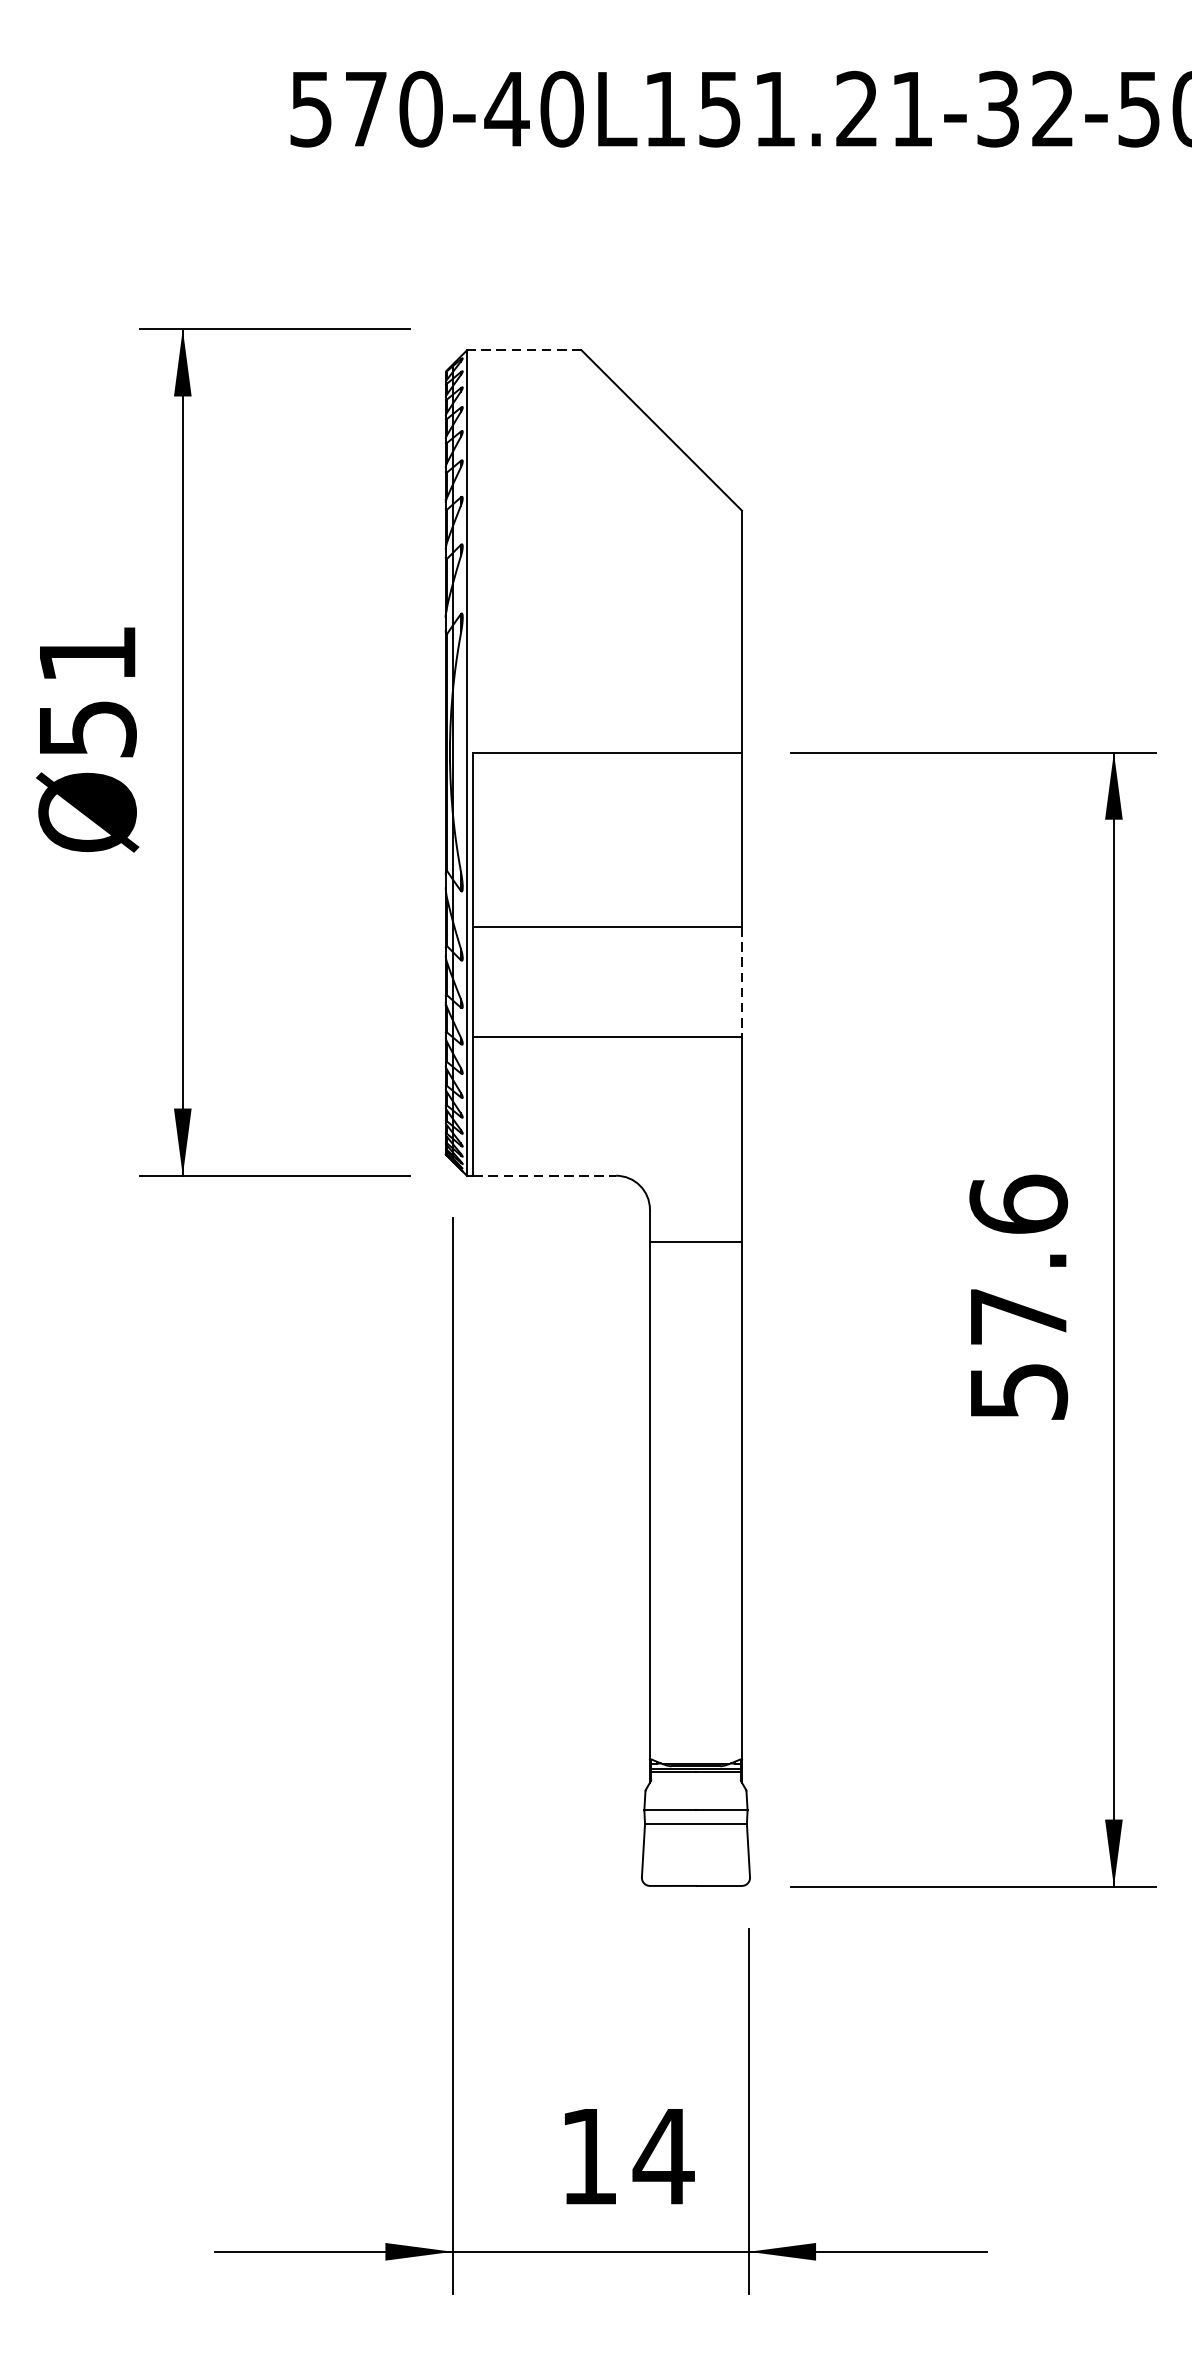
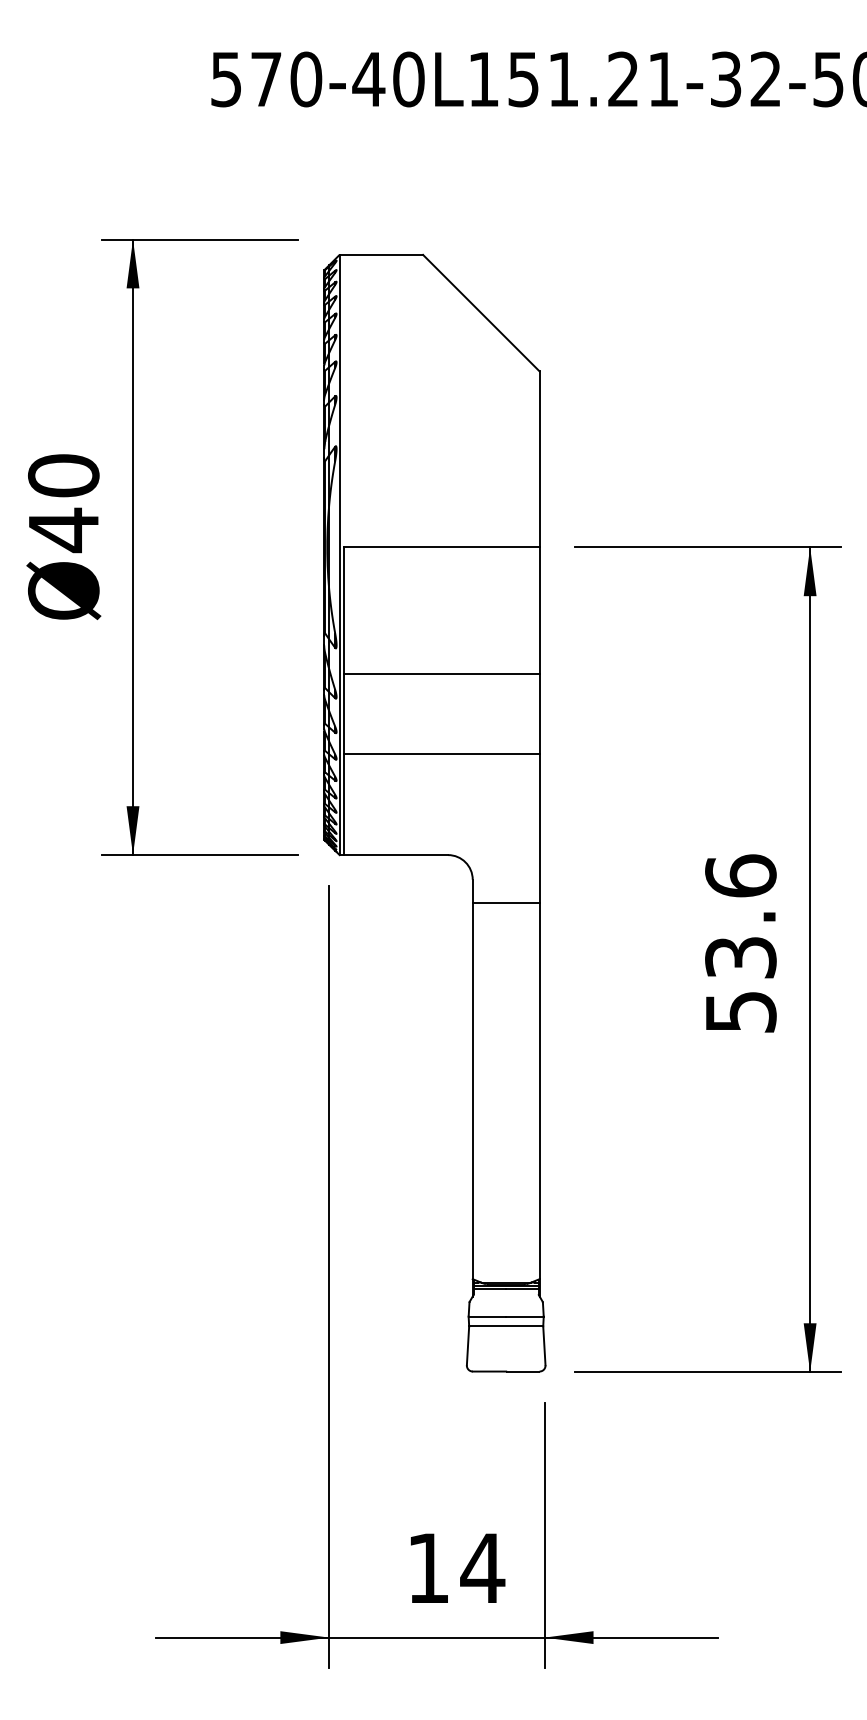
line: (524, 349) -> (381, 254), dashed -> solid
text: (87, 692) -> (63, 503), Ø51 -> Ø40
line: (741, 982) -> (539, 714), dashed -> solid
line: (545, 1176) -> (396, 855), dashed -> solid
text: (1018, 1316) -> (740, 957), 57.6 -> 53.6

